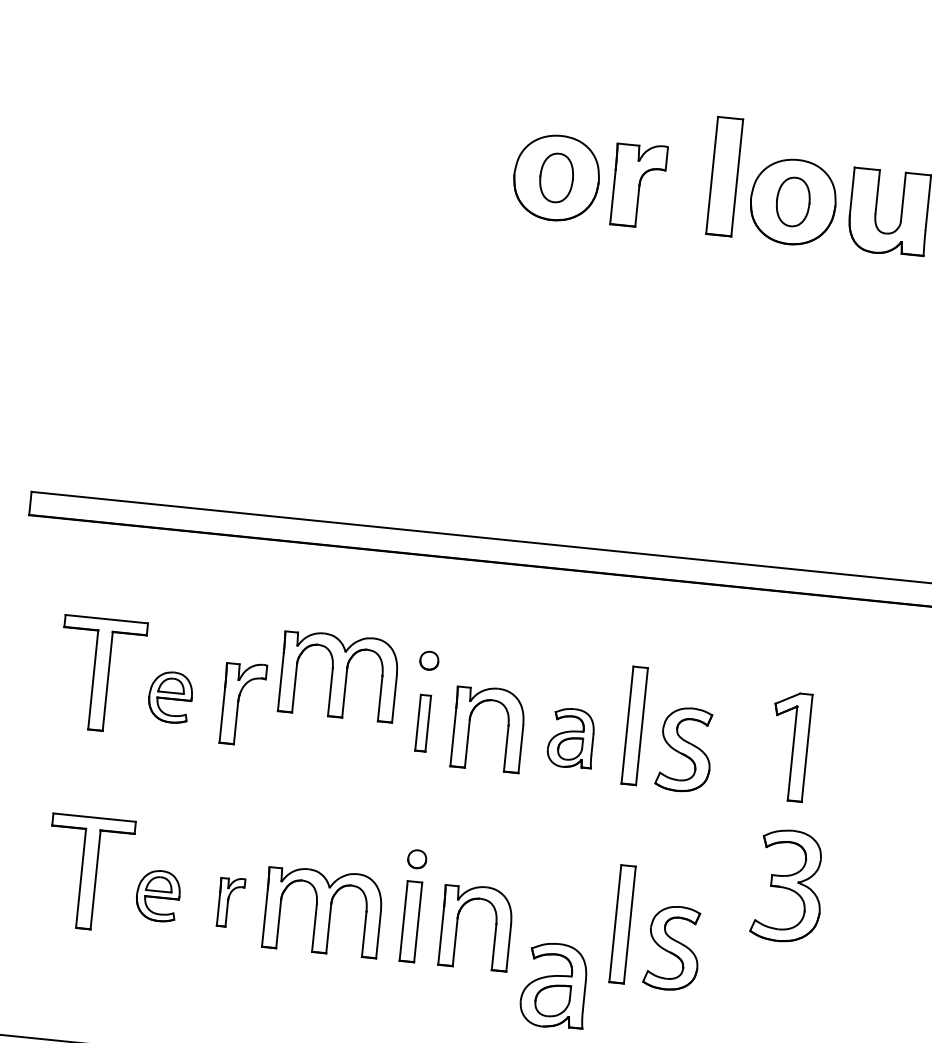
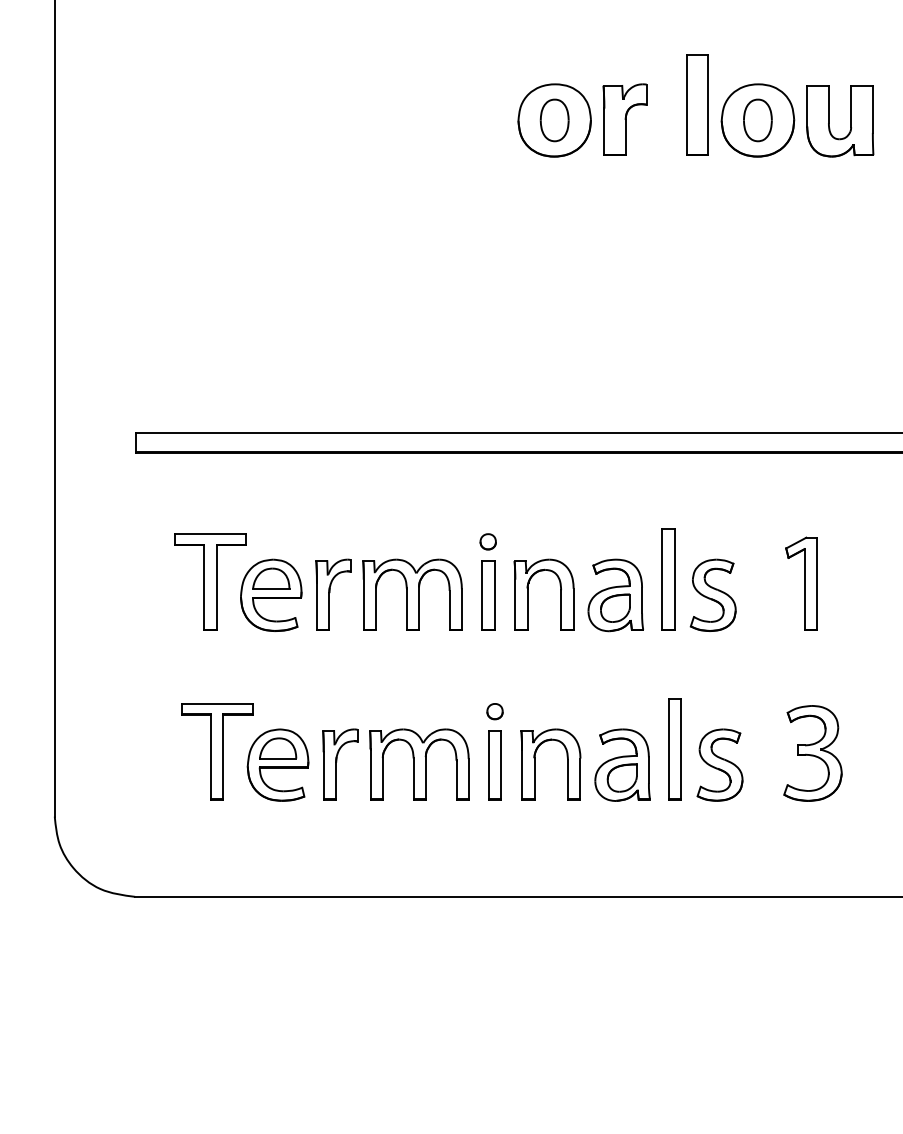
part: (338, 675) -> (412, 594), moved
part: (170, 696) -> (271, 594), size x1.67
part: (423, 723) -> (488, 595), size x1.43
part: (571, 738) -> (615, 595), size x1.43
part: (787, 886) -> (812, 753), moved
part: (157, 895) -> (277, 764), size x1.67
part: (231, 902) -> (340, 764), size x1.67
part: (554, 984) -> (622, 764), moved

